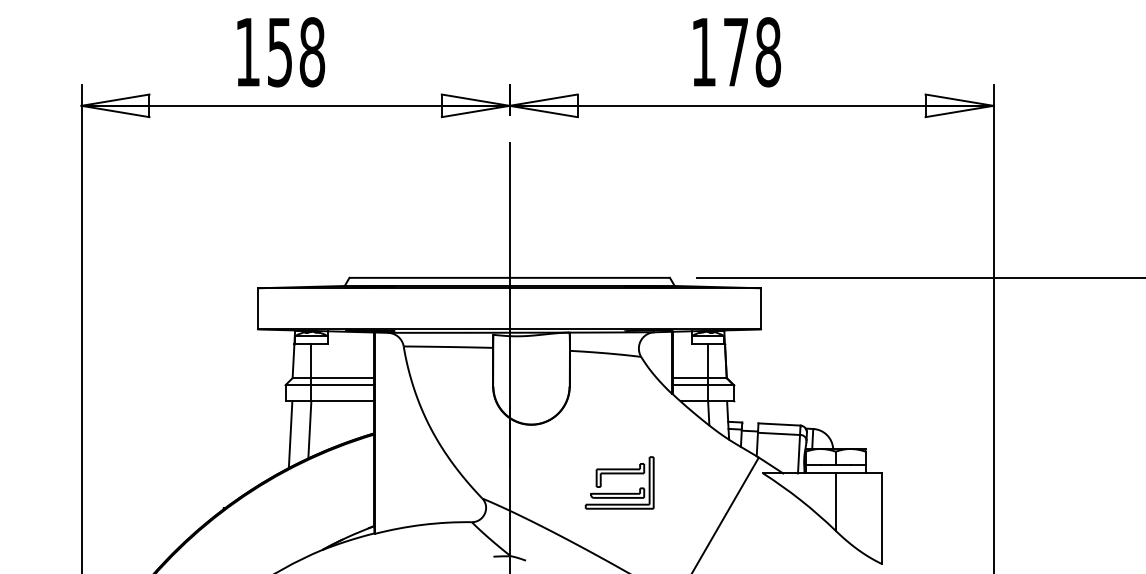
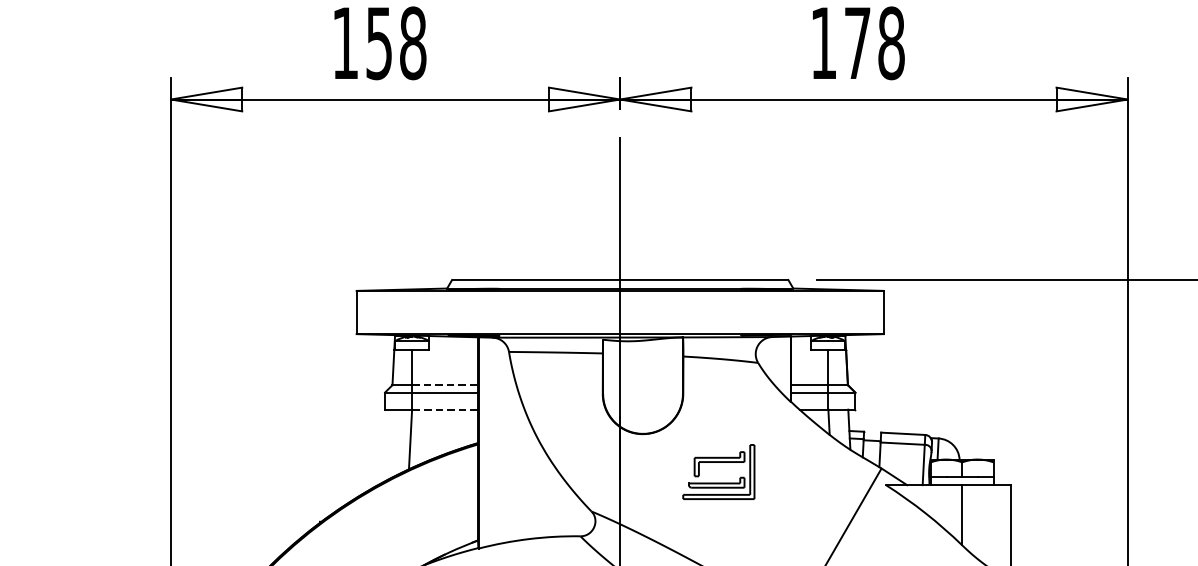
line: (343, 378) -> (445, 385), solid -> dashed
line: (342, 401) -> (444, 409), solid -> dashed
line: (290, 434) -> (390, 444), removed
part: (619, 474) -> (718, 463), moved

